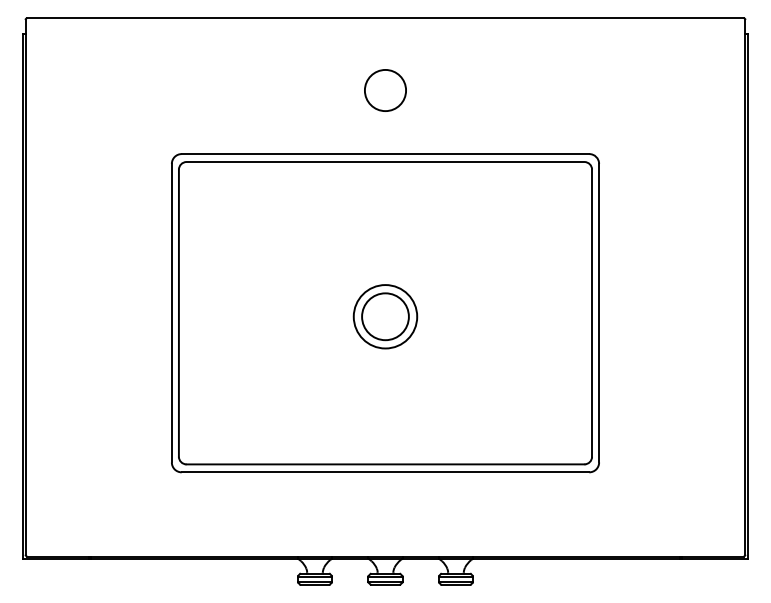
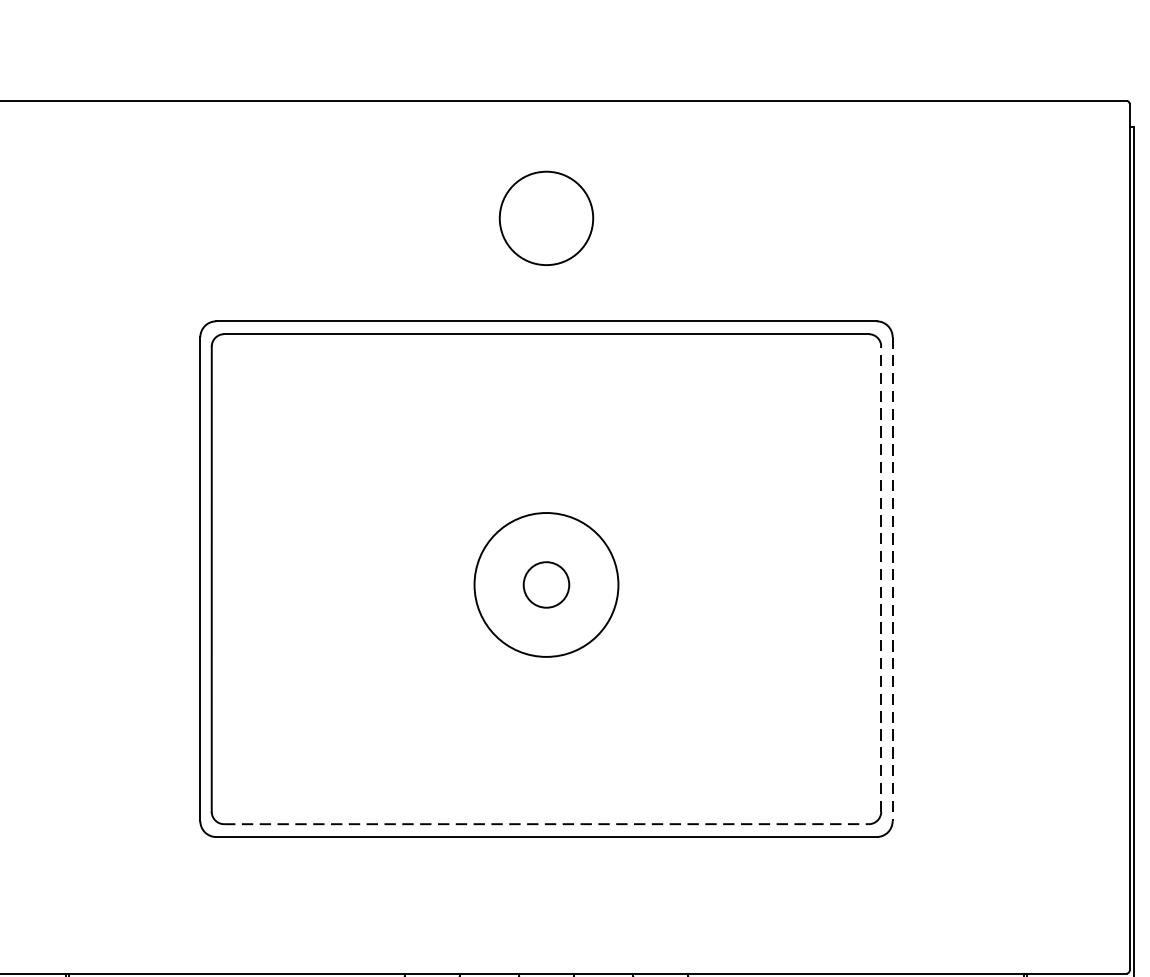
circle: (385, 90) -> (546, 218), size x1.4
line: (592, 313) -> (881, 579), solid -> dashed
line: (599, 313) -> (893, 579), solid -> dashed
circle: (385, 316) -> (546, 584), size x0.6
circle: (385, 316) -> (546, 584), size x1.4
line: (385, 464) -> (546, 824), solid -> dashed

